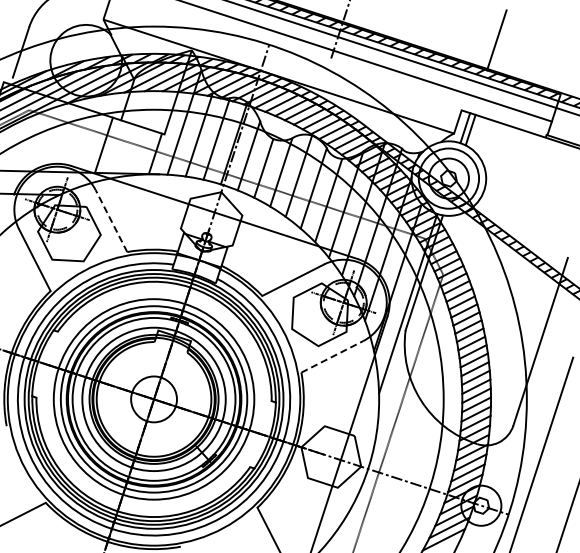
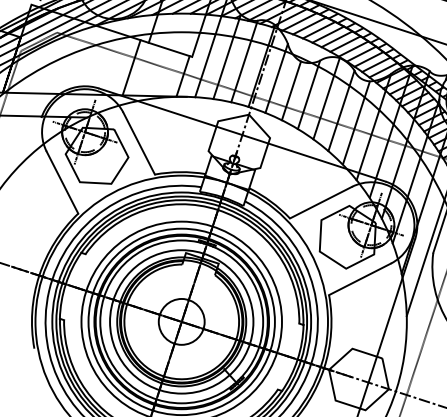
line: (111, 221) -> (139, 144), dashed -> solid
line: (332, 356) -> (360, 279), dashed -> solid

